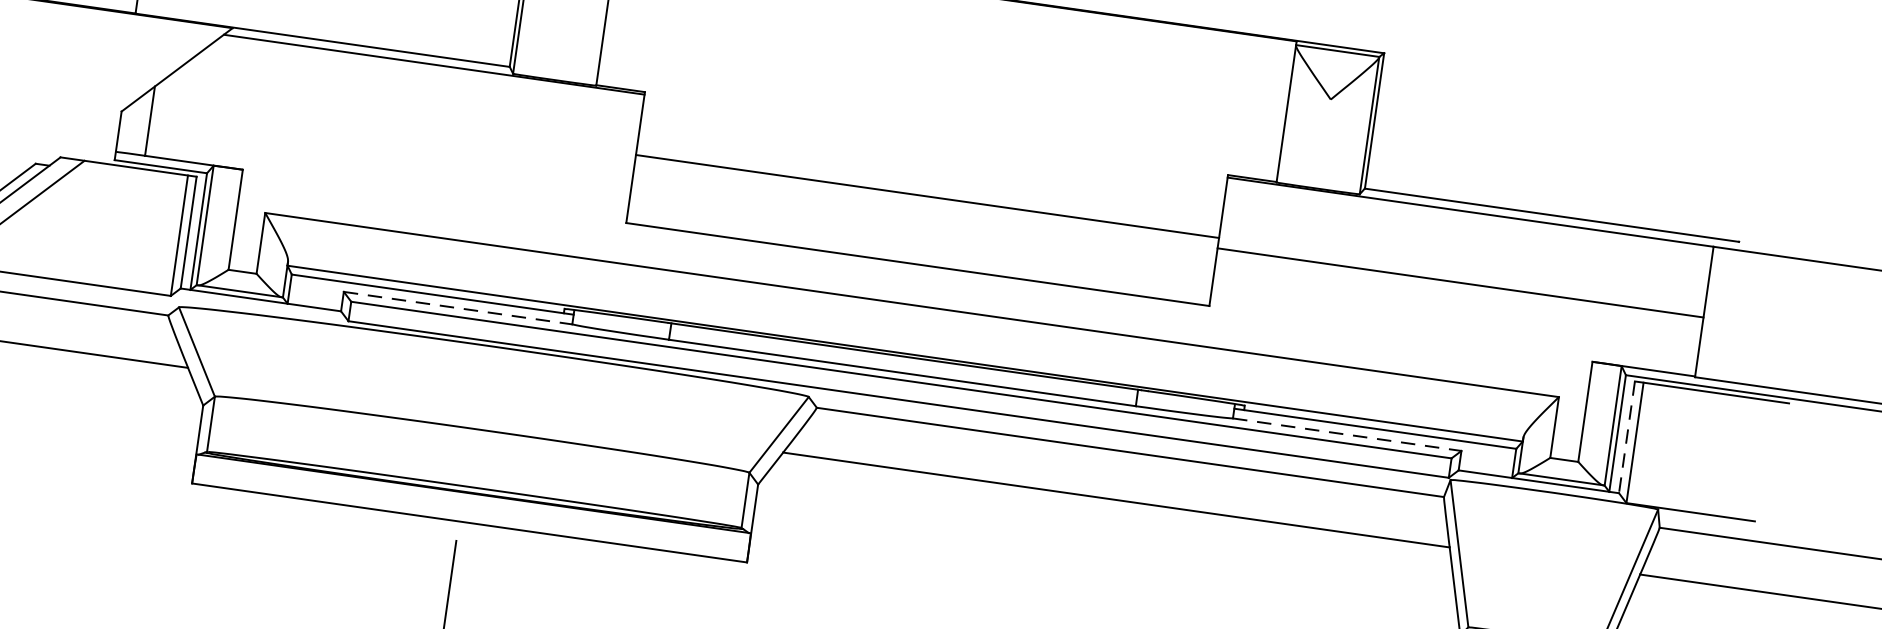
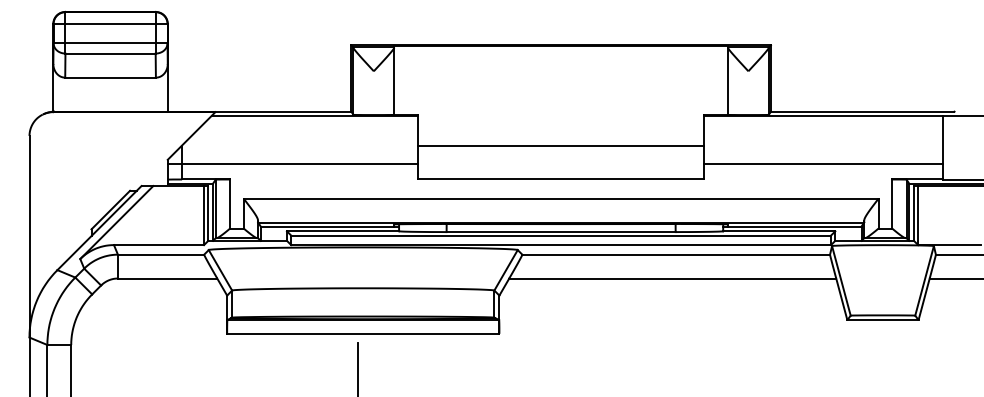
line: (374, 155) -> (292, 163), added
line: (1460, 282) -> (823, 163), moved
line: (458, 308) -> (343, 231), dashed -> solid
line: (1347, 435) -> (779, 231), dashed -> solid
line: (1626, 437) -> (913, 213), dashed -> solid

